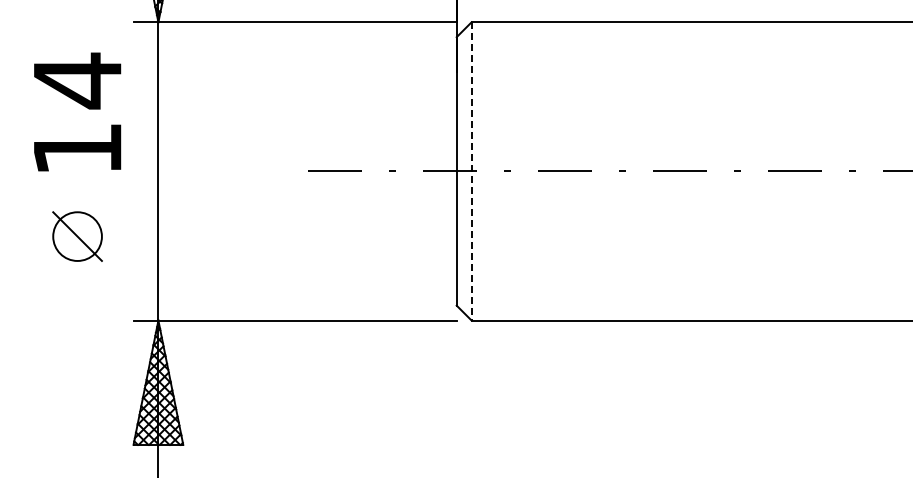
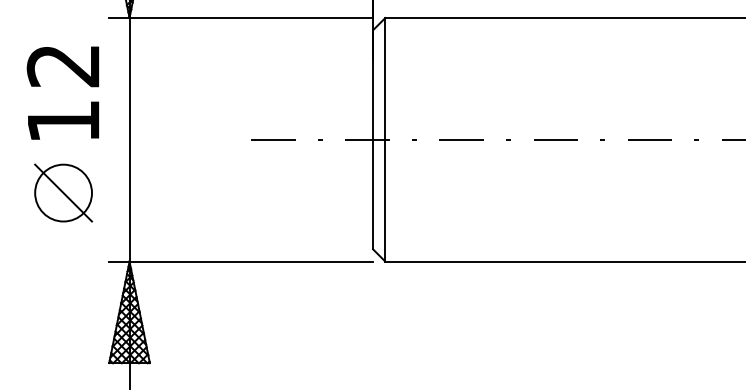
text: (76, 80) -> (62, 65), 14 -> 12
line: (471, 171) -> (385, 139), dashed -> solid
part: (77, 236) -> (63, 192), size x1.43

